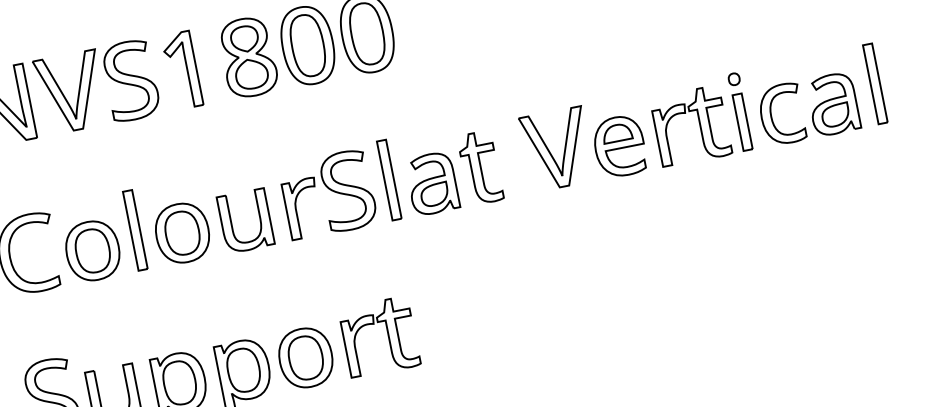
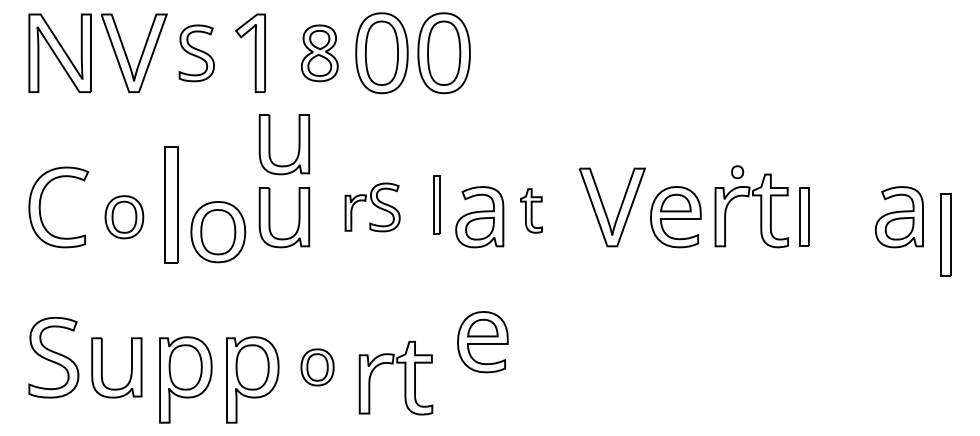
part: (248, 57) -> (319, 53), size x0.7
part: (734, 79) -> (737, 172), moved
part: (130, 80) -> (196, 53), size x0.7
part: (874, 83) -> (945, 234), moved
part: (772, 116) -> (835, 217), removed
part: (218, 153) -> (270, 144), added
part: (480, 167) -> (531, 210), size x0.6
part: (388, 179) -> (436, 204), size x0.7
part: (328, 194) -> (372, 207), size x0.6
part: (135, 229) -> (171, 204), size x1.4
part: (182, 233) -> (218, 232), moved
part: (92, 251) -> (124, 217), size x0.7
part: (458, 302) -> (482, 342), added
part: (387, 335) -> (404, 378), moved
part: (305, 358) -> (317, 367), size x0.6

